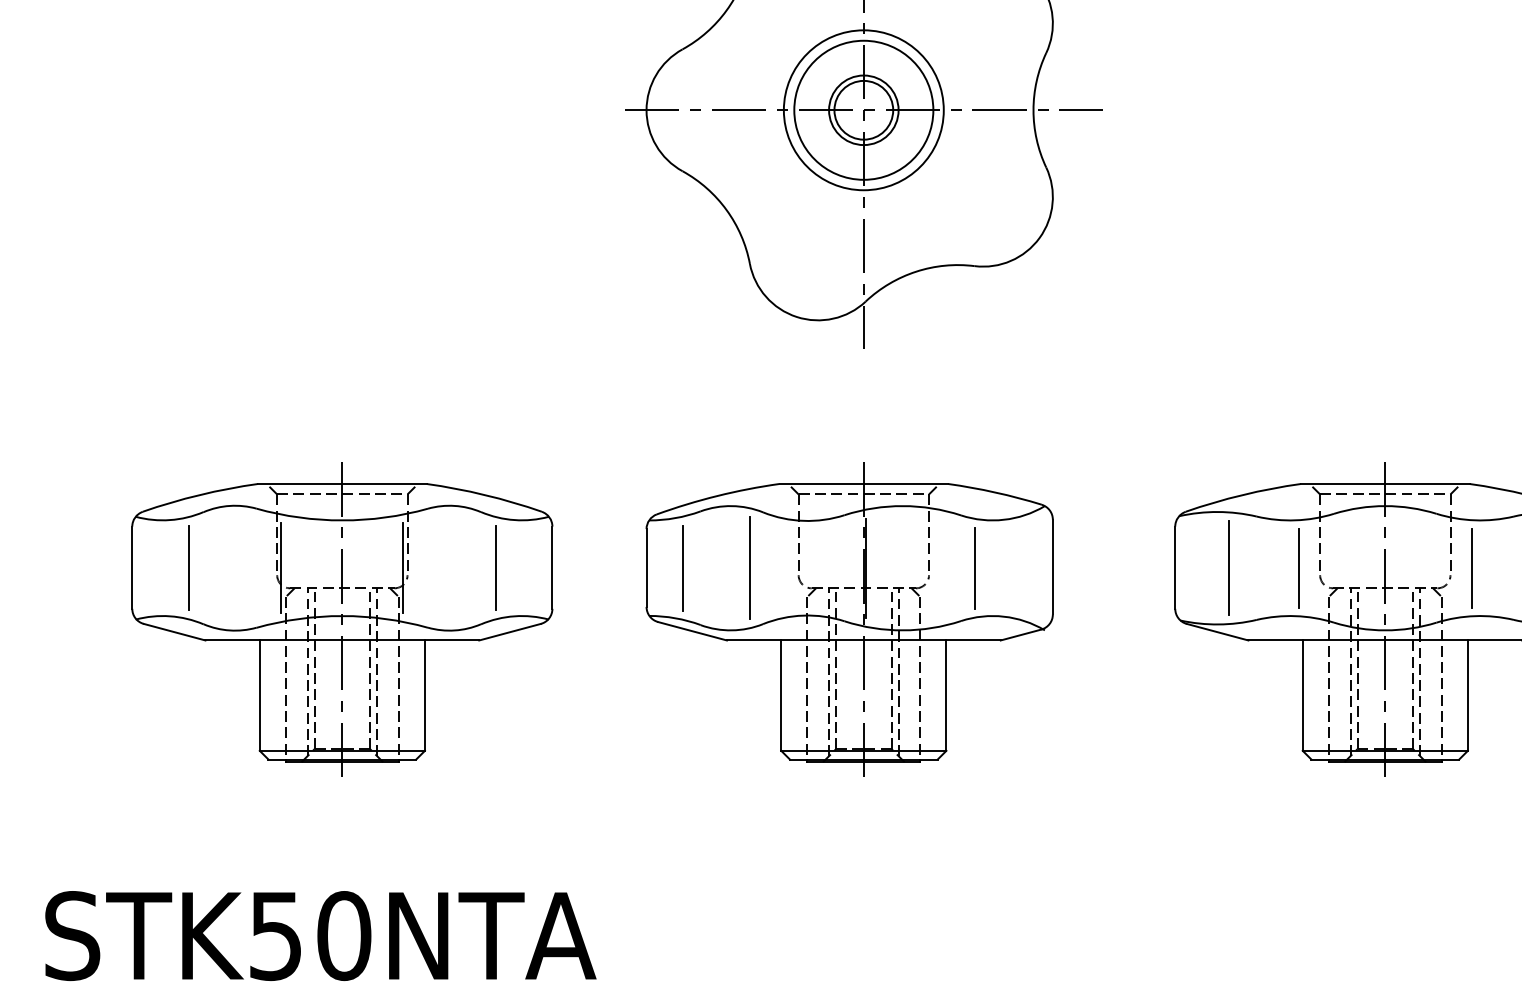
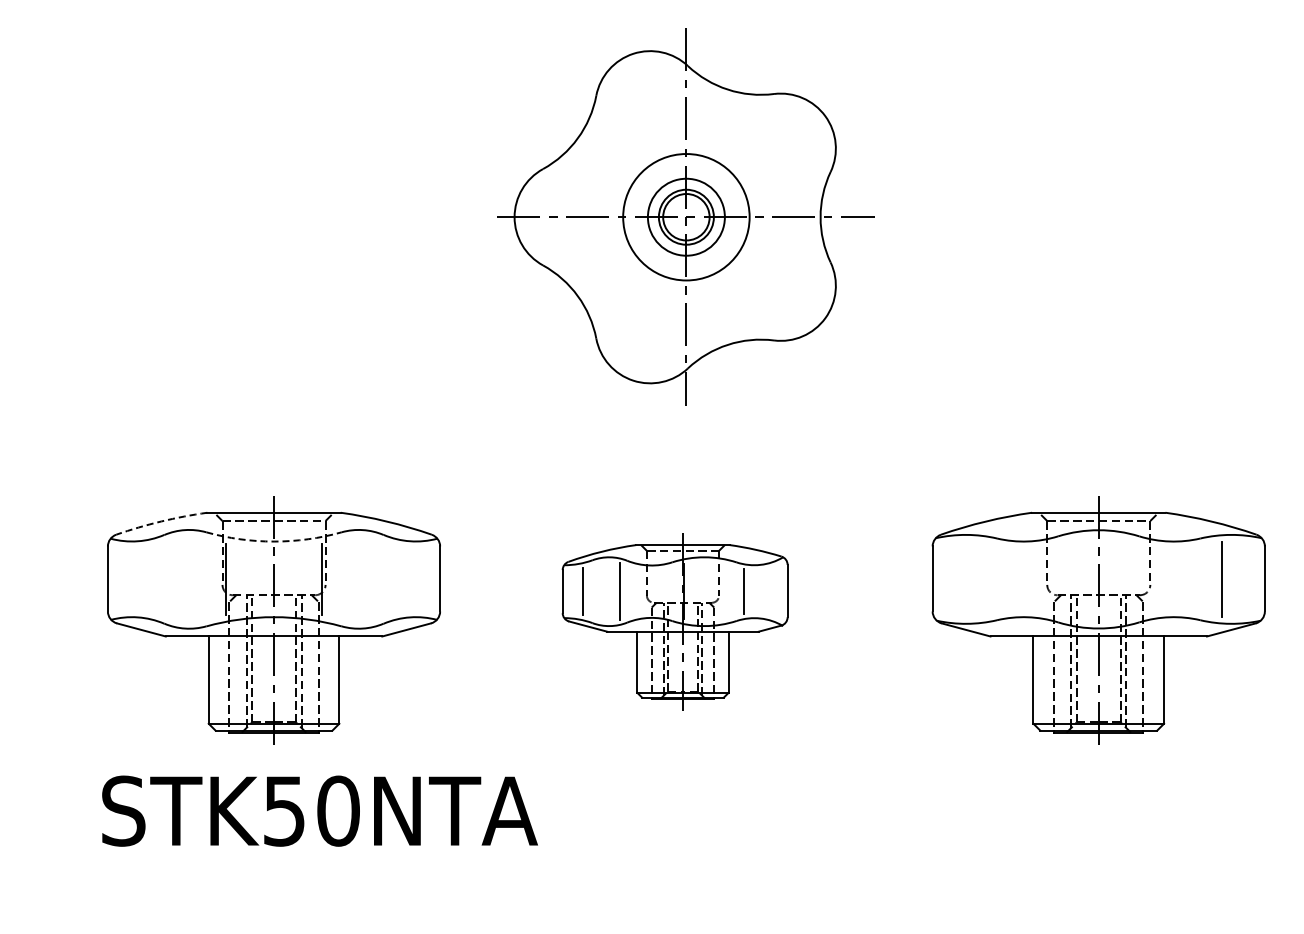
circle: (863, 110) -> (686, 217), size x0.7
arc: (200, 495) -> (161, 521), solid -> dashed
arc: (342, 520) -> (274, 541), solid -> dashed
line: (188, 568) -> (152, 579), removed
line: (495, 568) -> (395, 579), removed
line: (1229, 568) -> (975, 579), removed
line: (1298, 568) -> (1030, 579), removed
line: (1472, 568) -> (1167, 579), removed
part: (848, 620) -> (674, 620), size x0.7
text: (320, 935) -> (319, 810), moved

